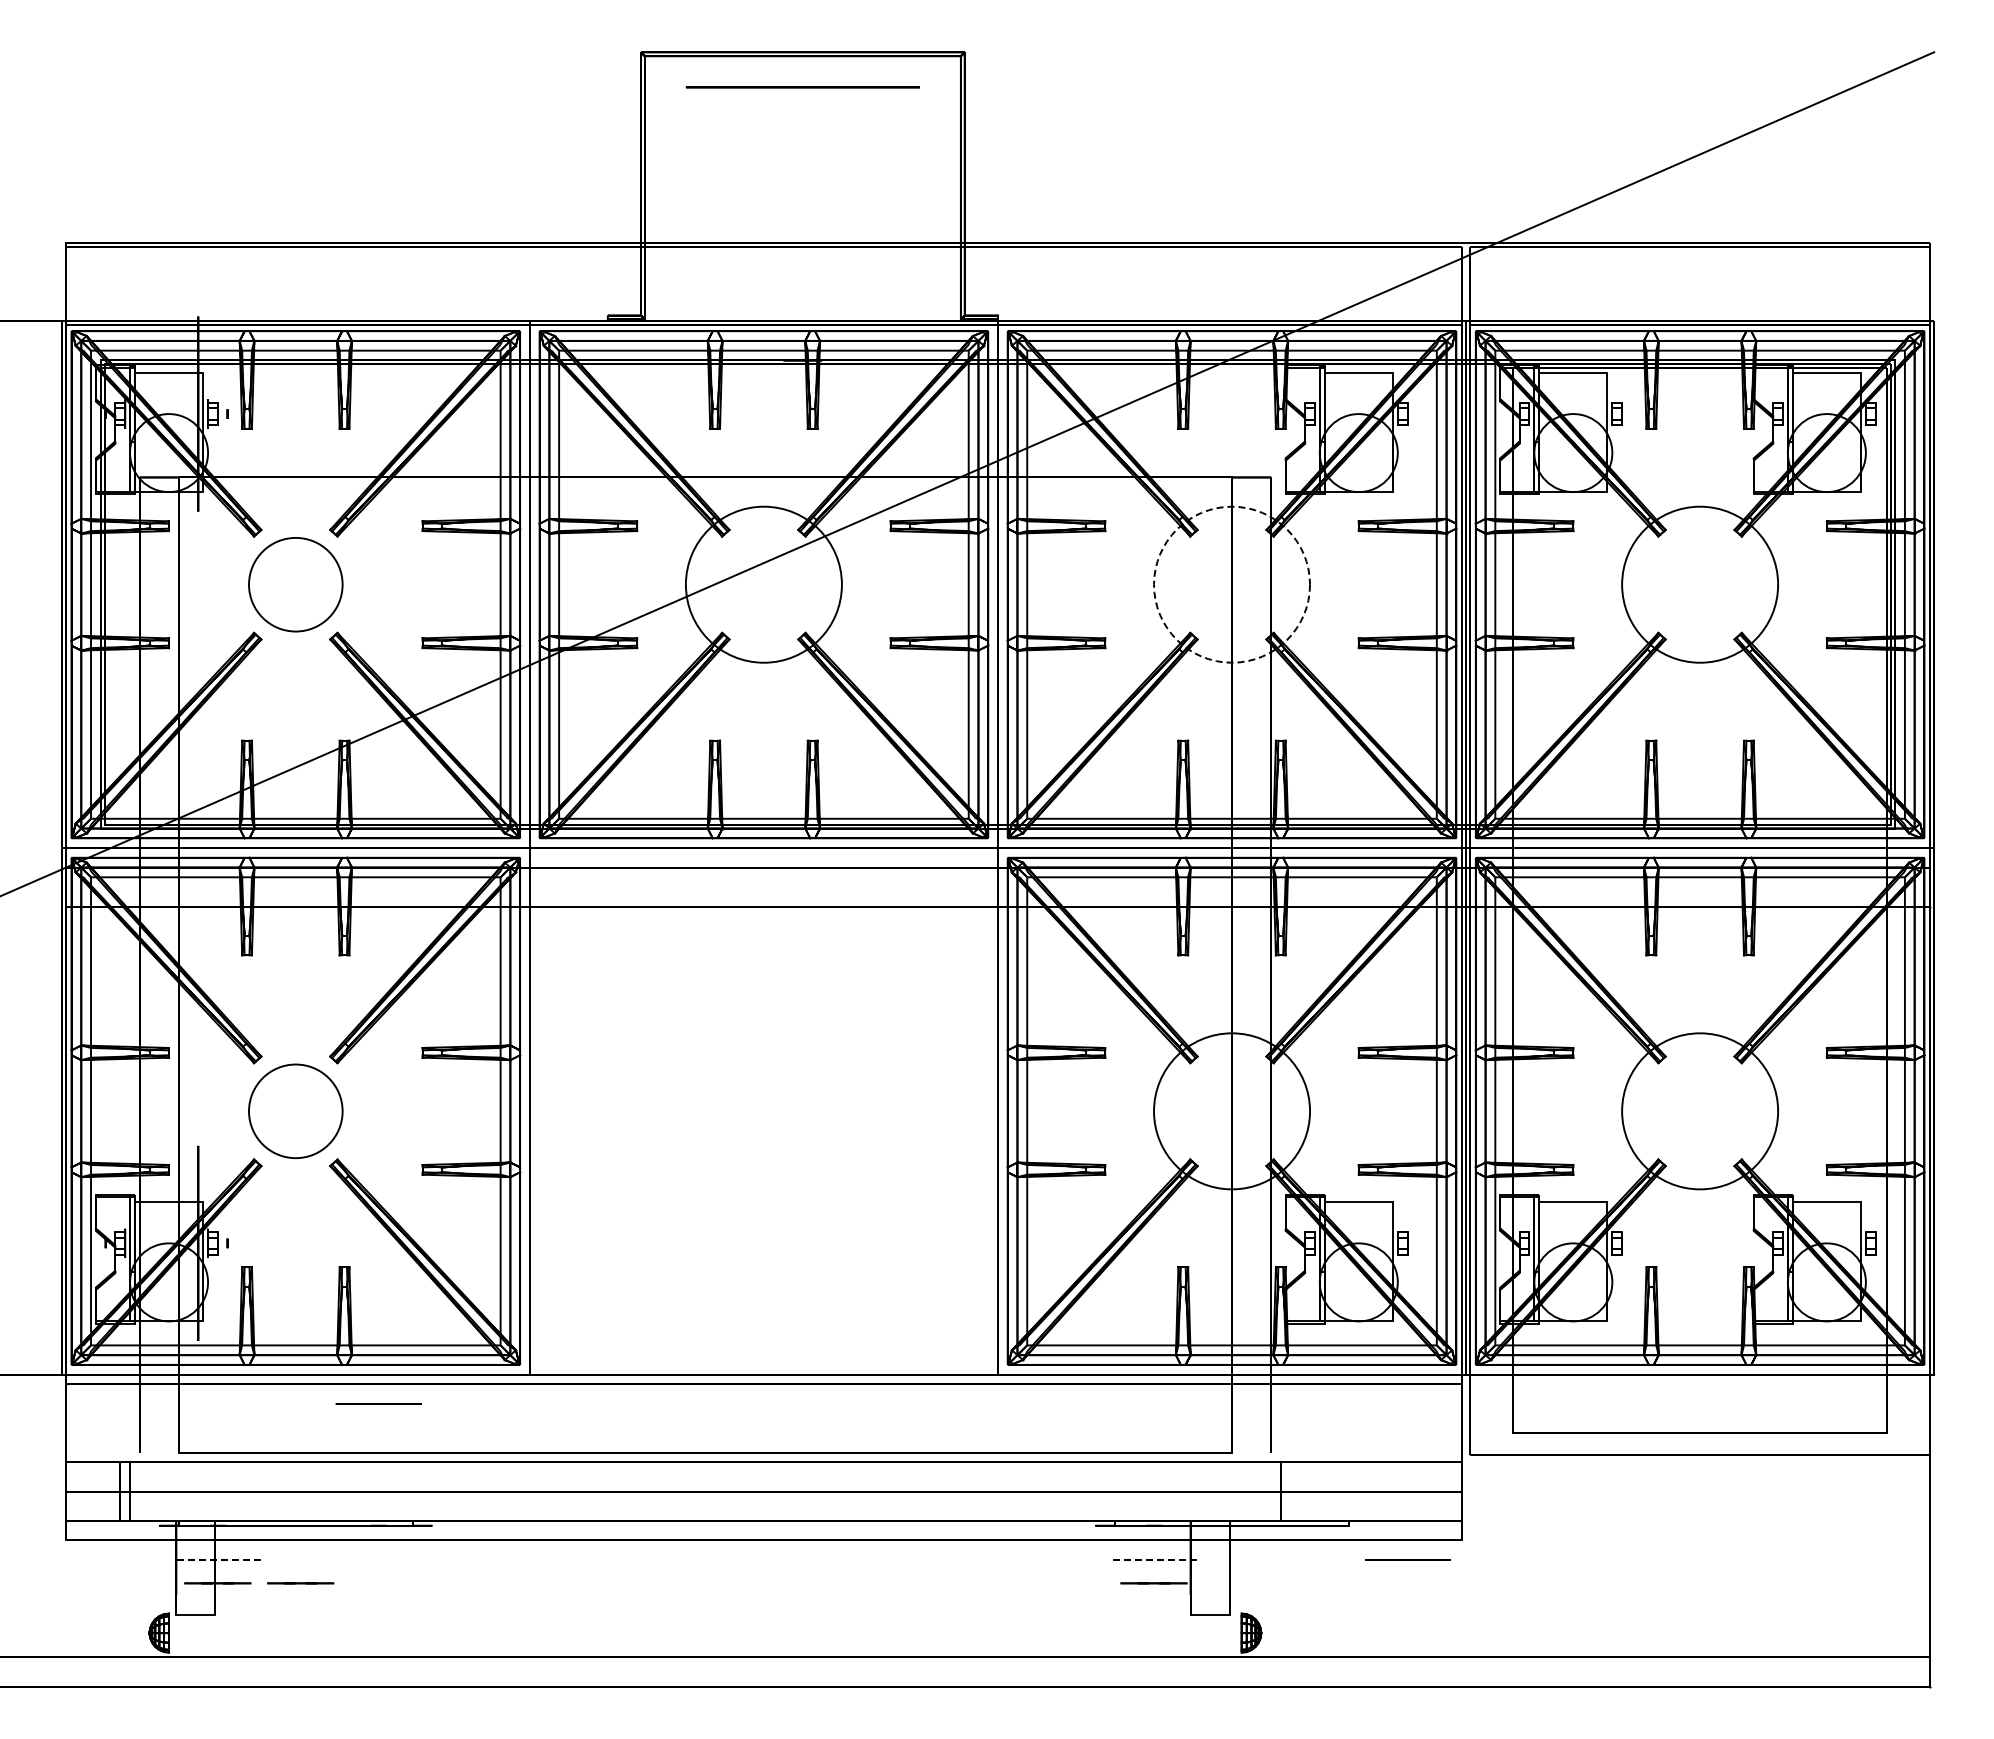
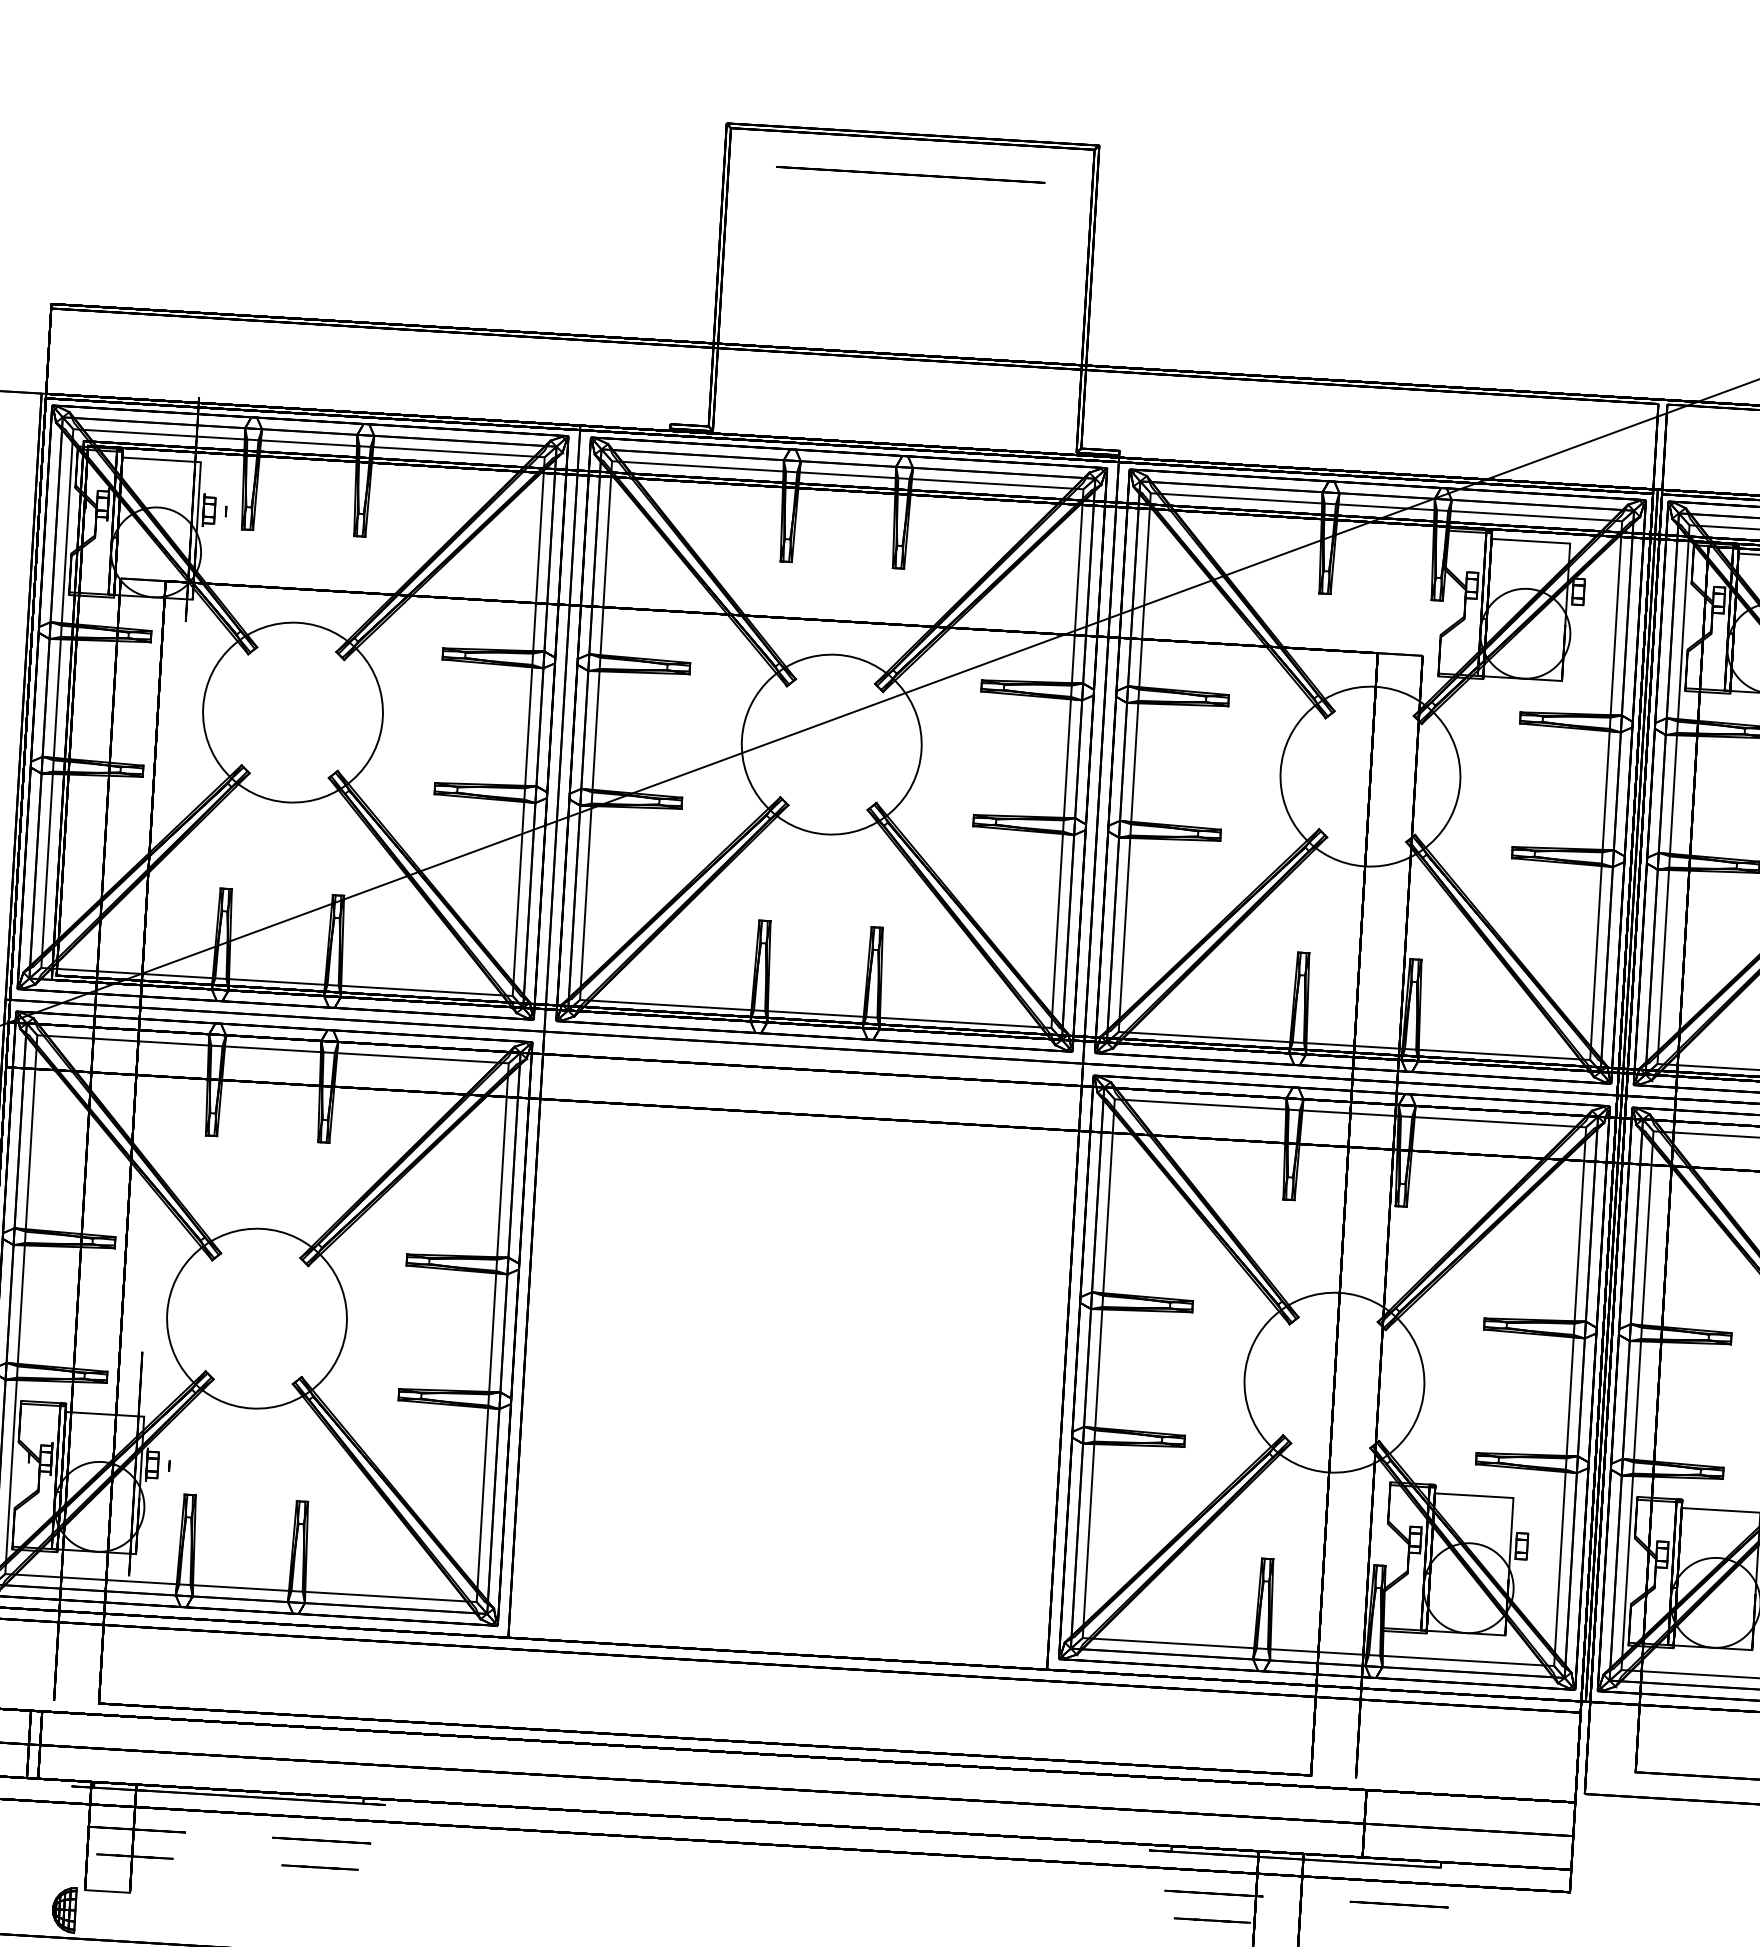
circle: (295, 584) -> (292, 712), size x1.67
circle: (1232, 584) -> (1371, 776), dashed -> solid
circle: (295, 1111) -> (256, 1318), size x1.67
circle: (378, 1403) -> (321, 1840), moved
circle: (217, 1559) -> (136, 1829), dashed -> solid
circle: (1153, 1559) -> (1213, 1893), dashed -> solid
circle: (1407, 1559) -> (1398, 1904), moved
line: (300, 1583) -> (319, 1867), moved

